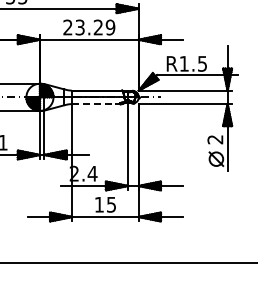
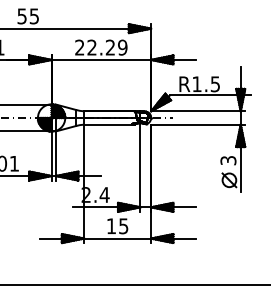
text: (79, 27) -> (91, 47), 23.29 -> 22.29
line: (97, 103) -> (109, 124), dashed -> solid
text: (215, 139) -> (228, 160), 2 -> 3

